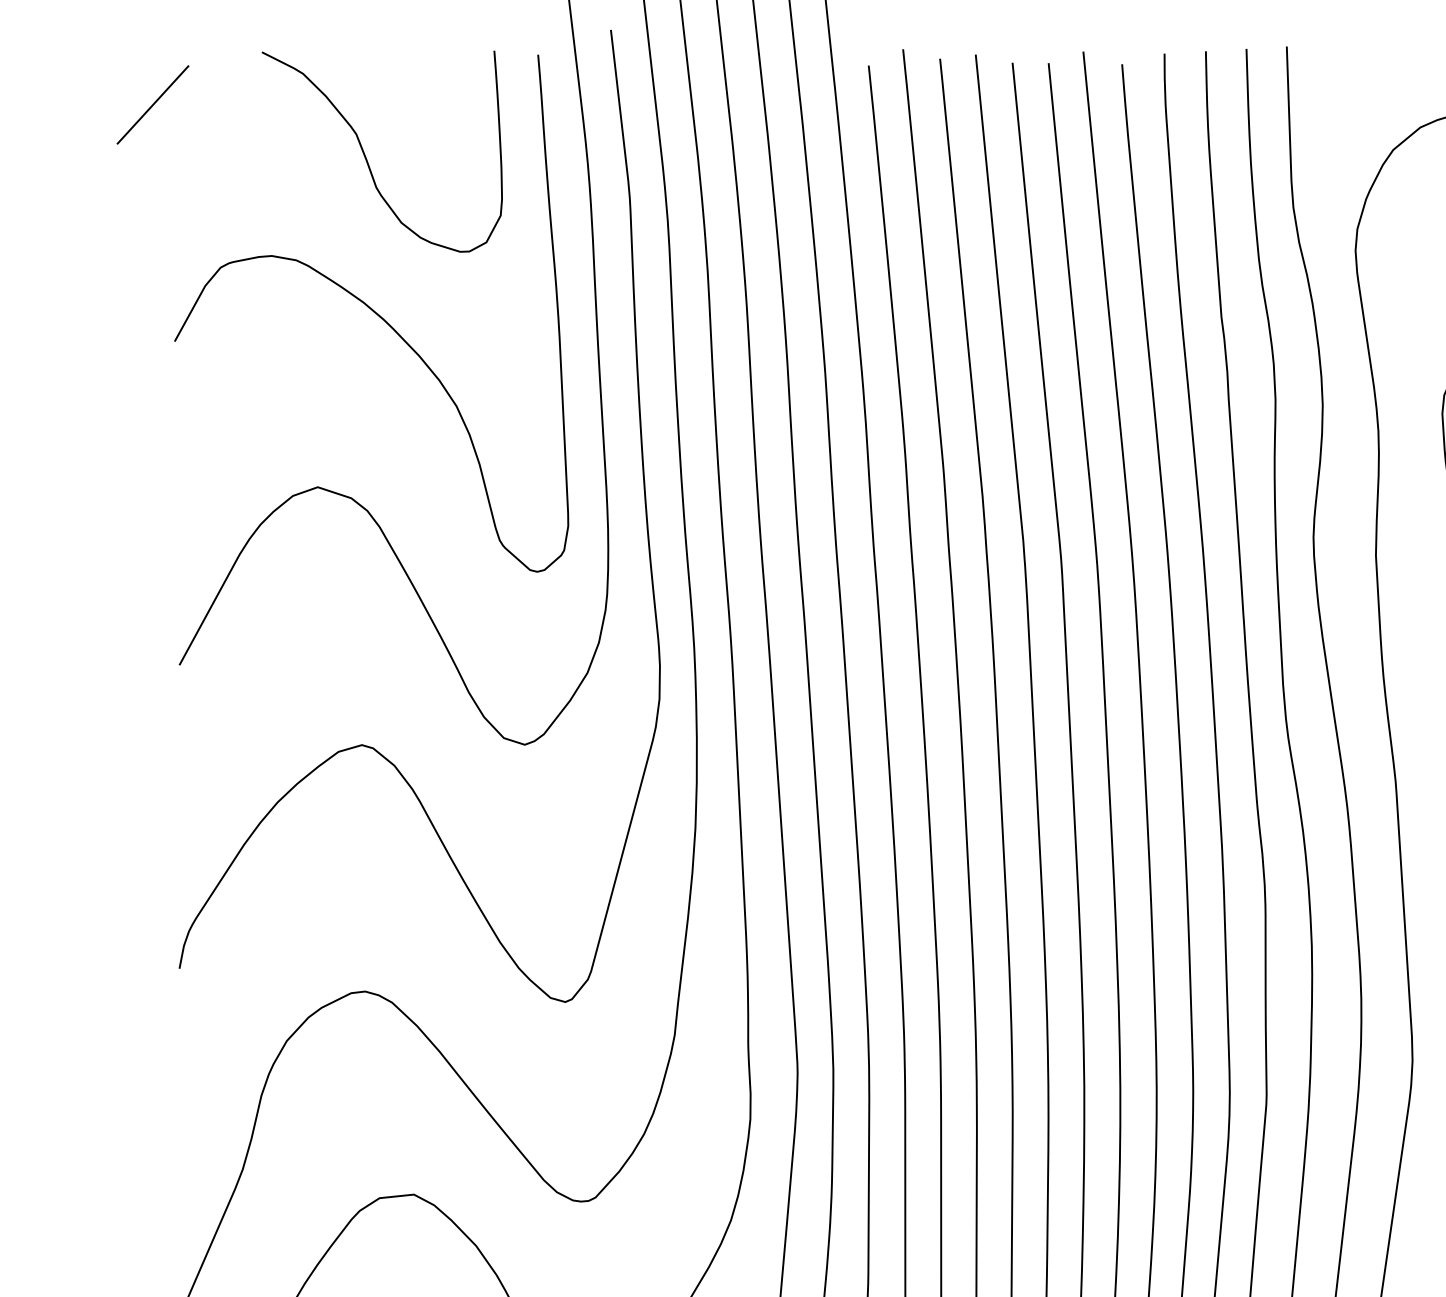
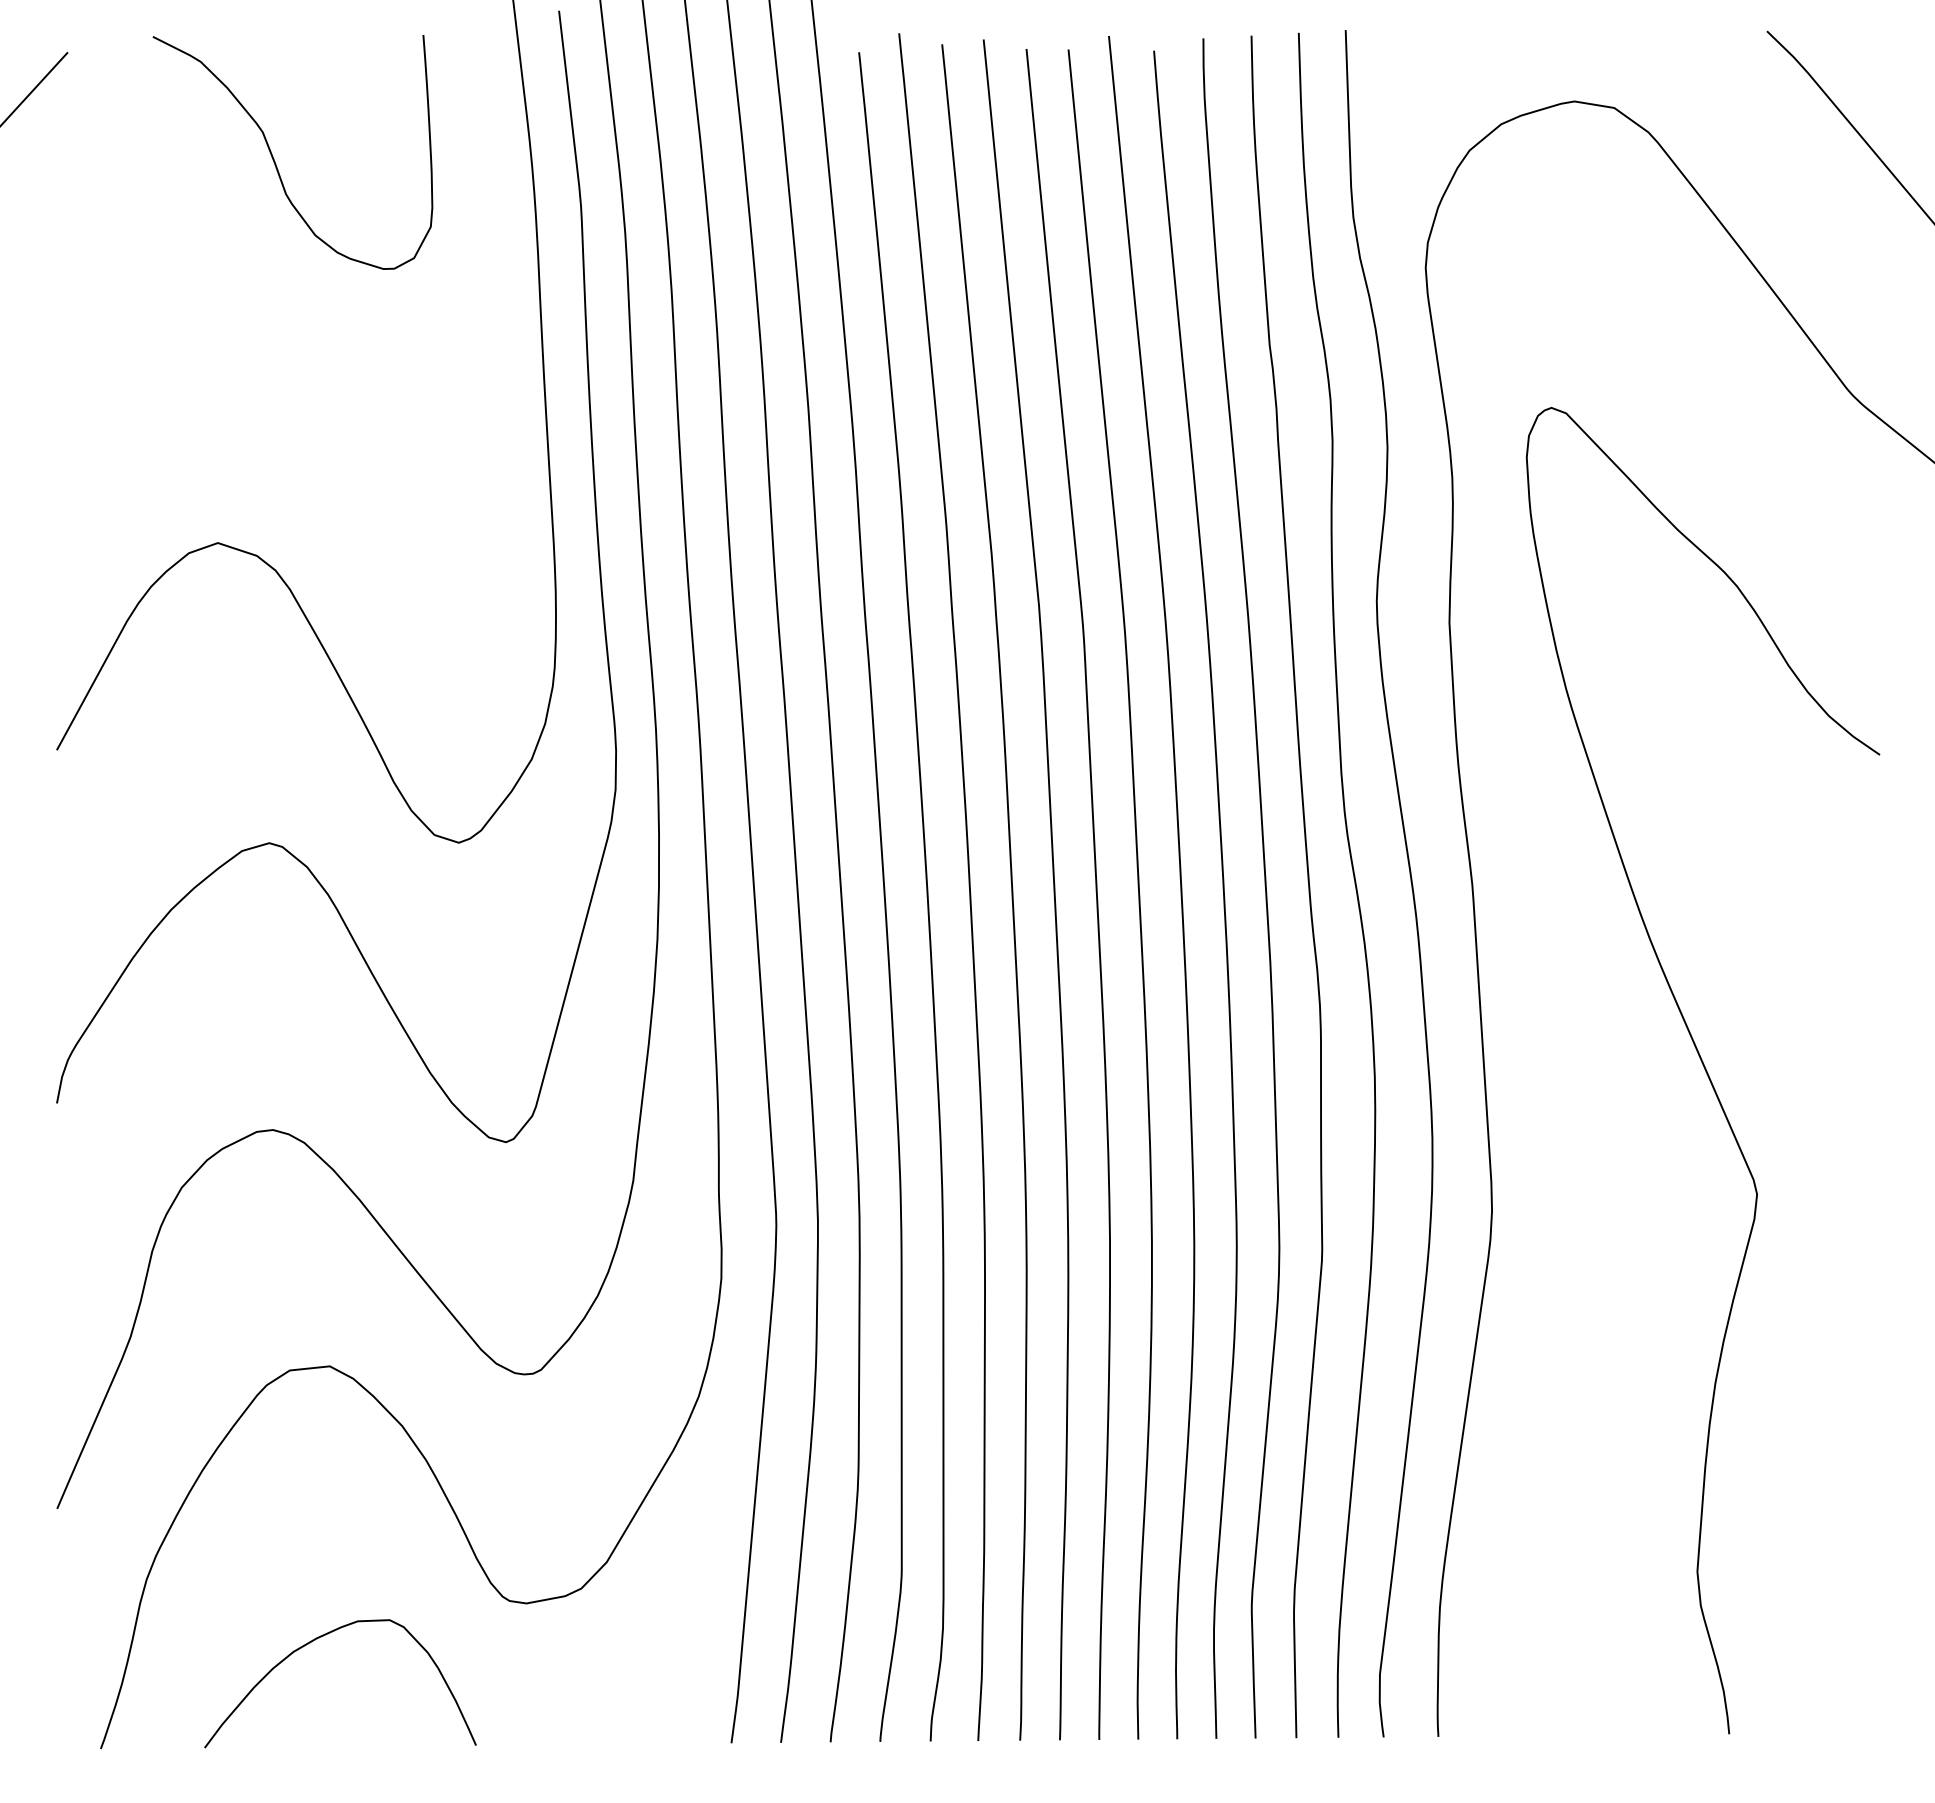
curve: (372, 311) -> (281, 338), removed

